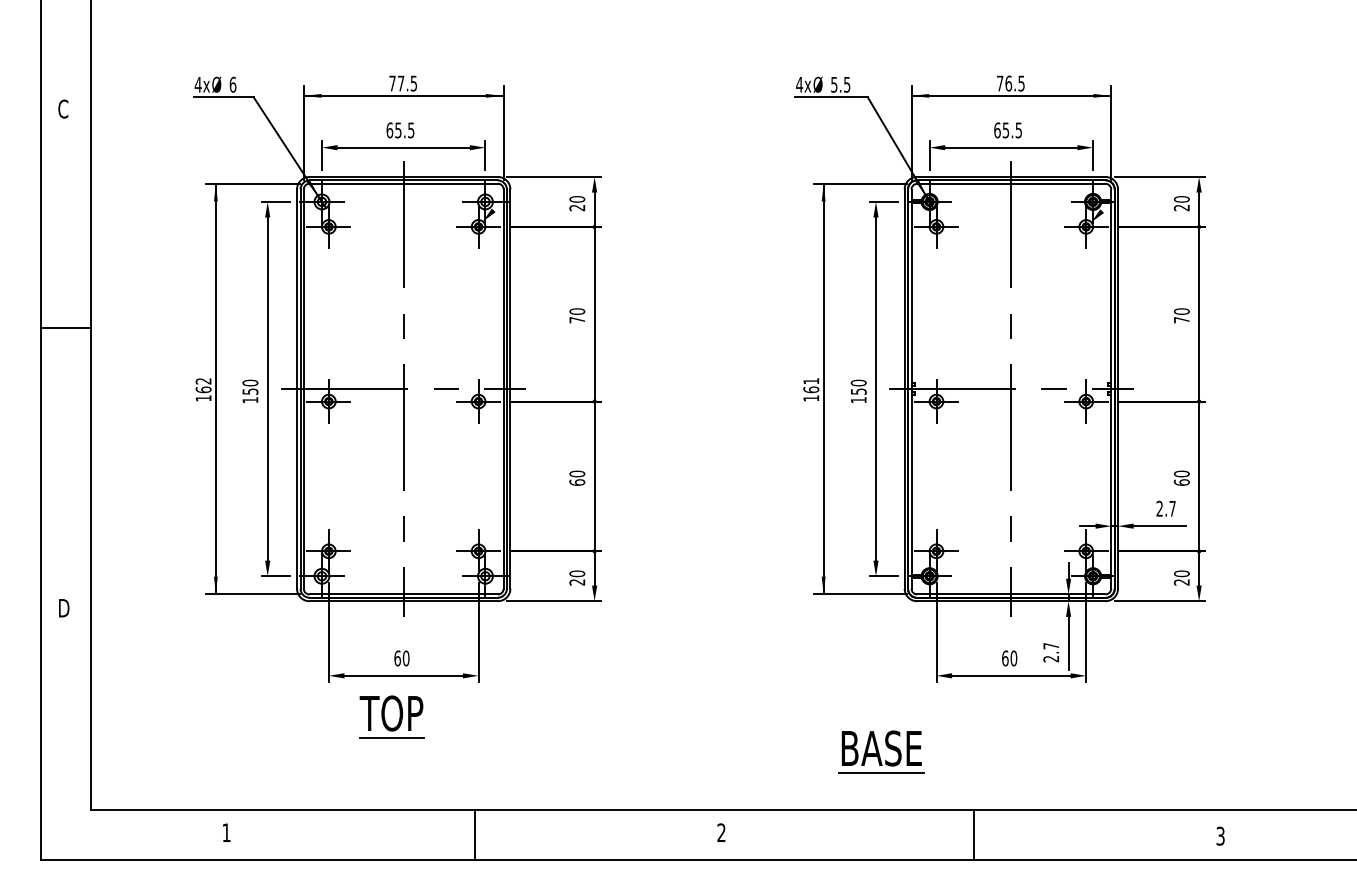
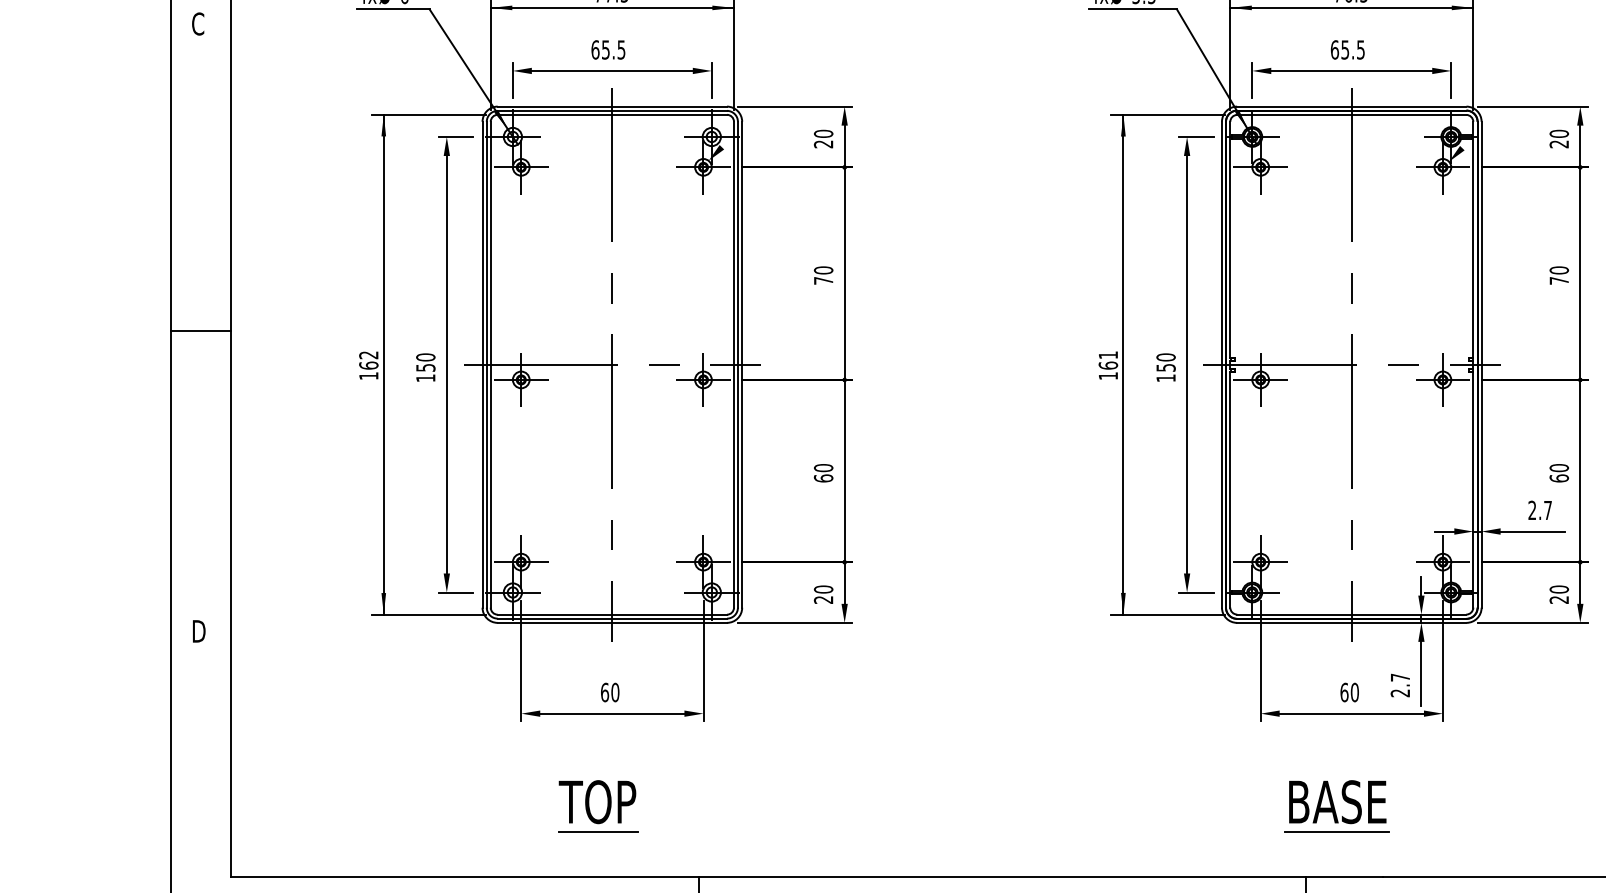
line: (65, 328) -> (200, 331), moved
part: (391, 716) -> (597, 805), moved
part: (881, 751) -> (1337, 805), moved

